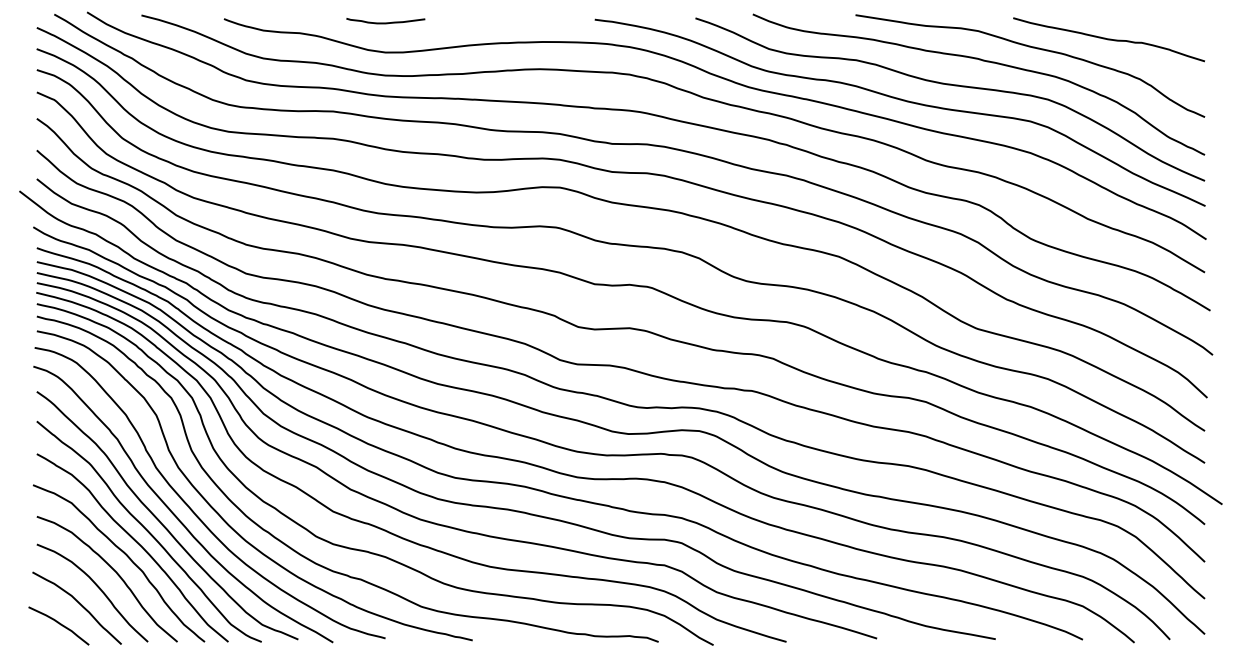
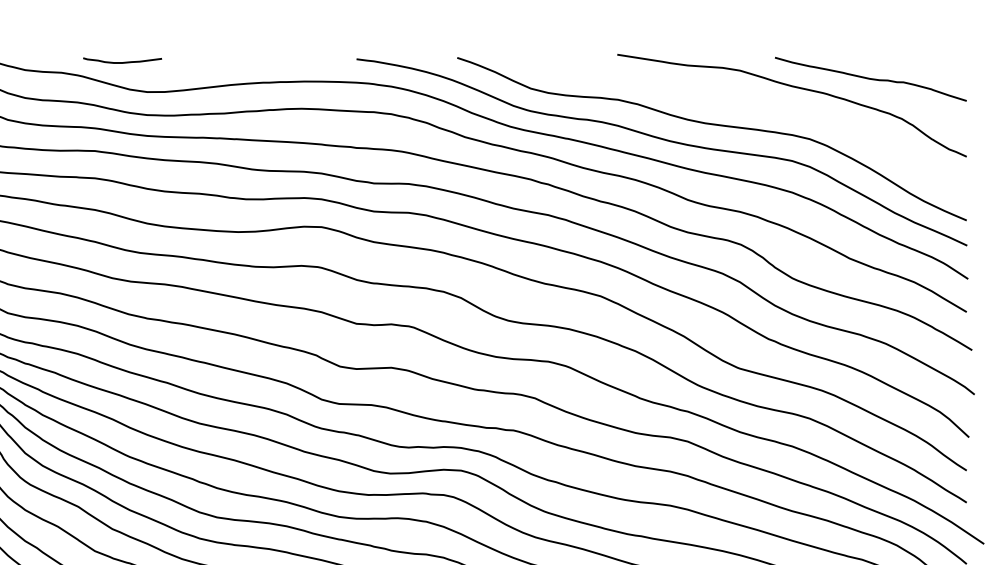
curve: (385, 22) -> (122, 62), moved
curve: (982, 61) -> (744, 101), removed

